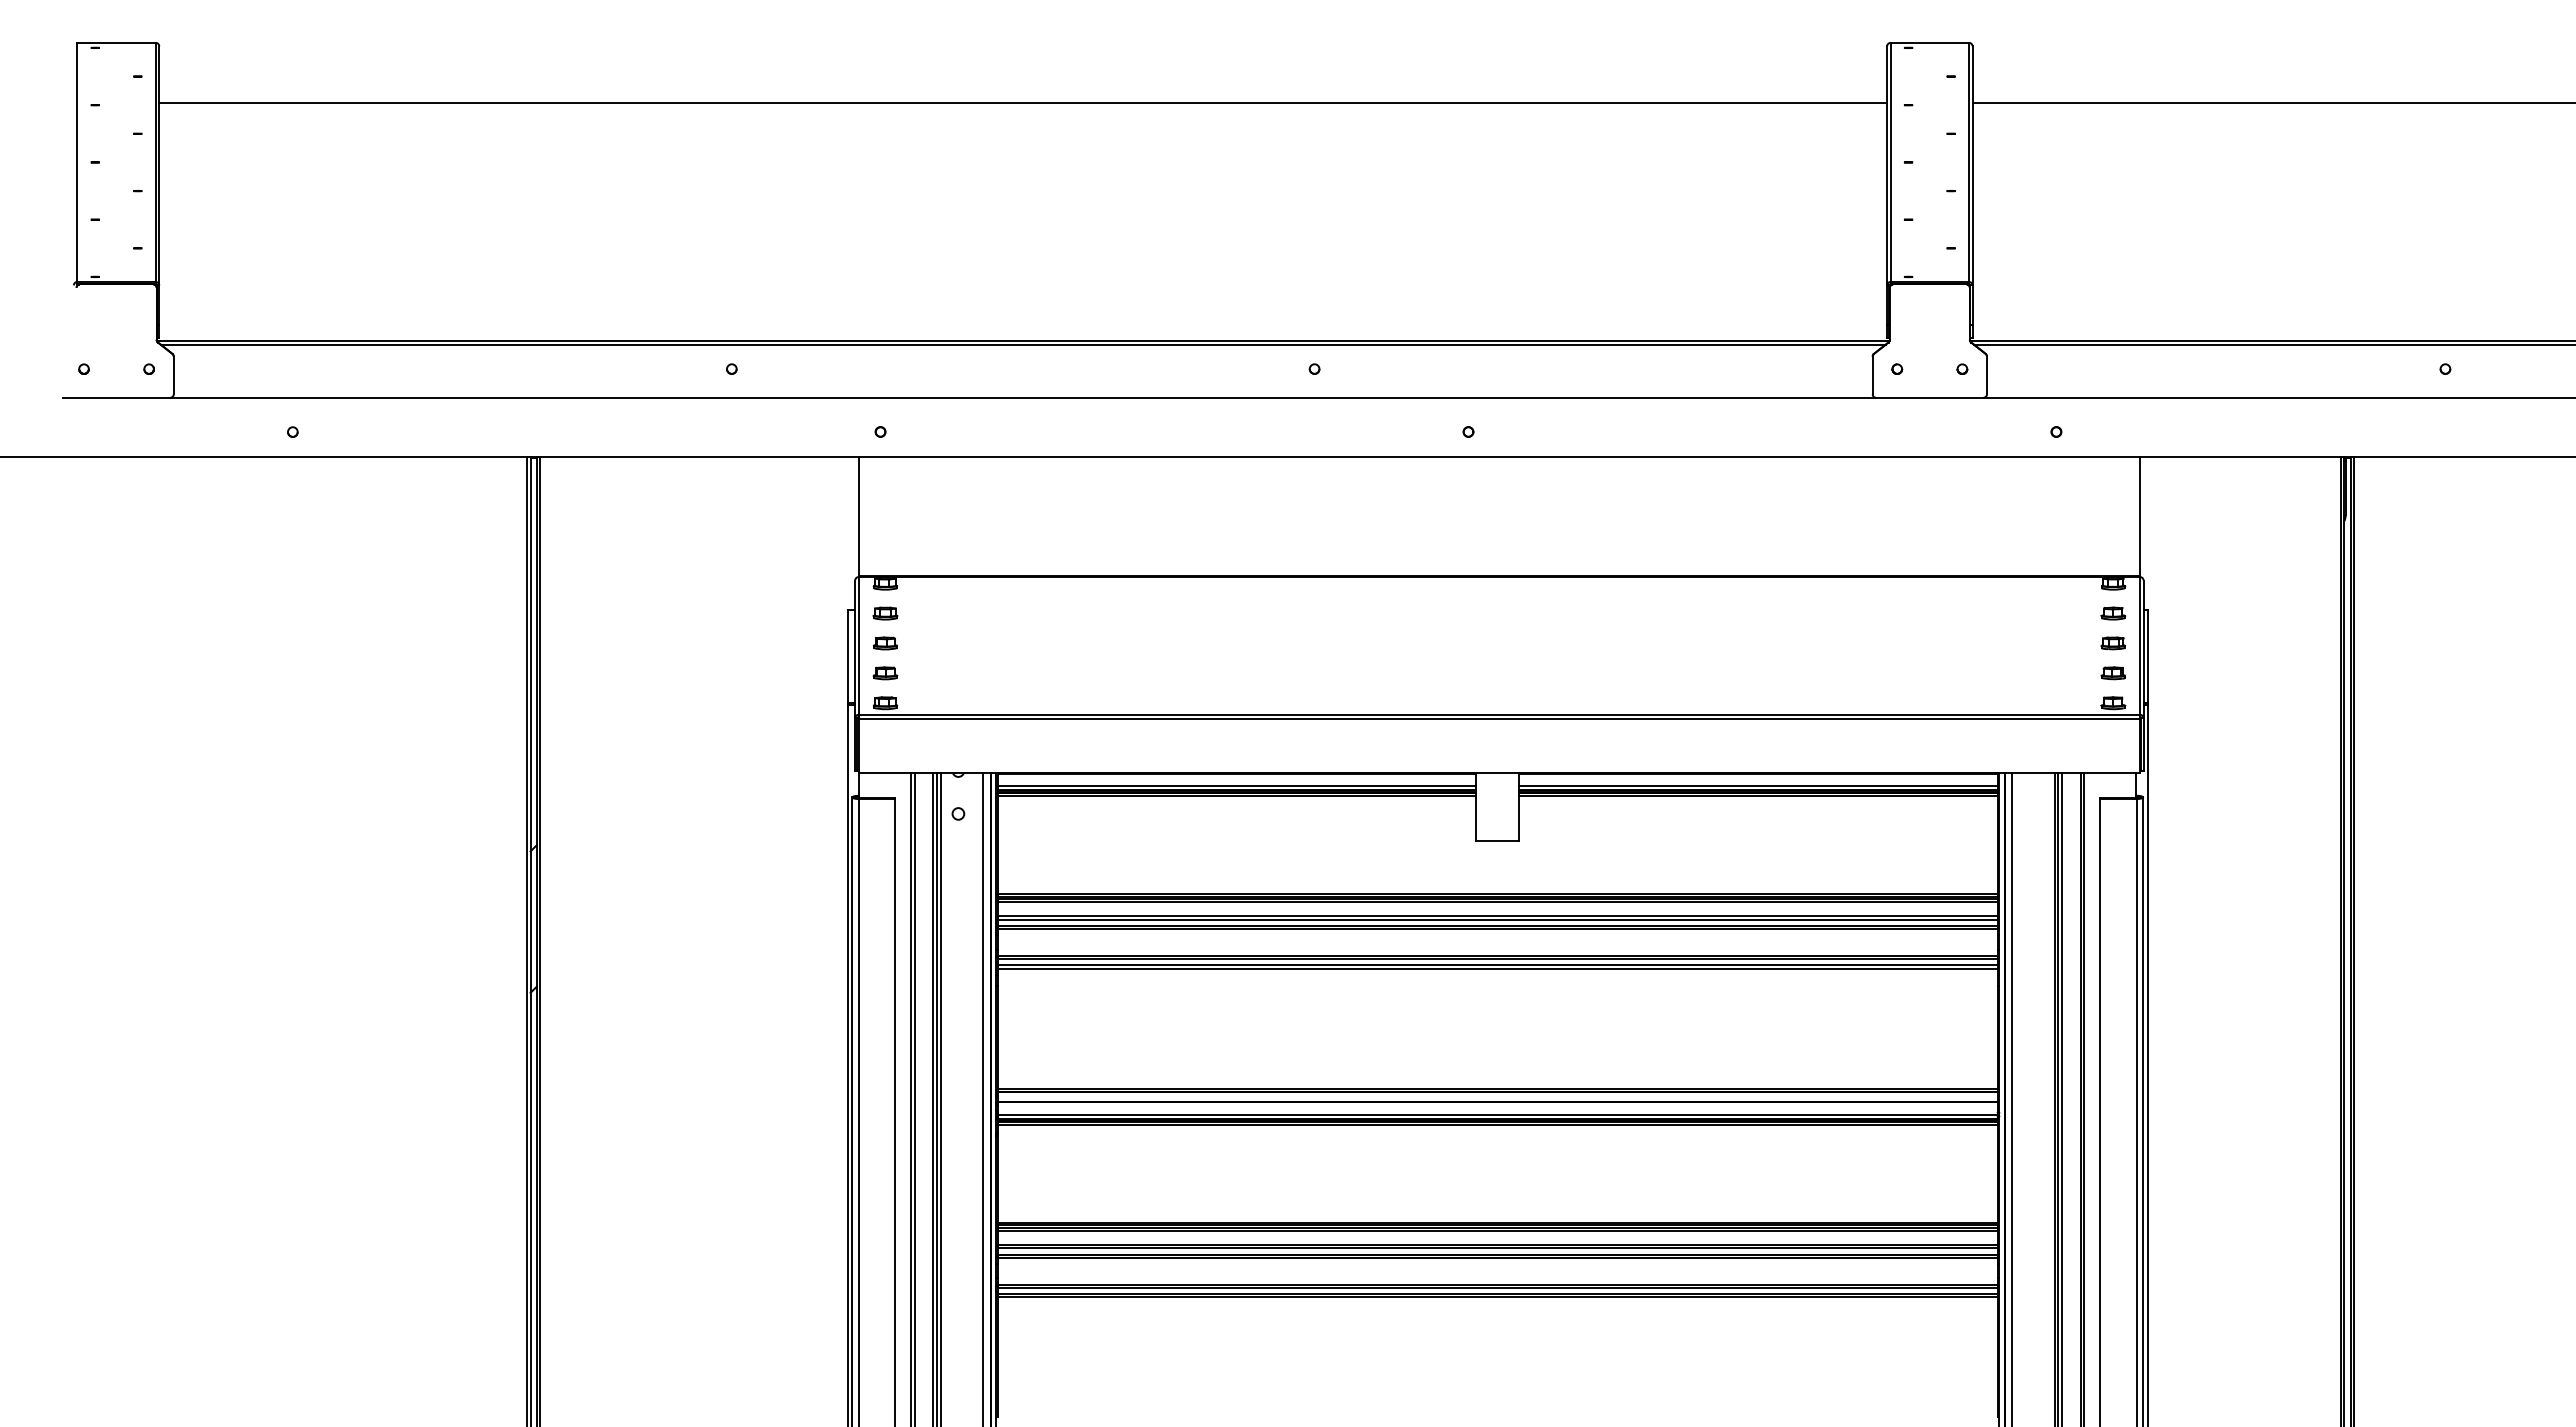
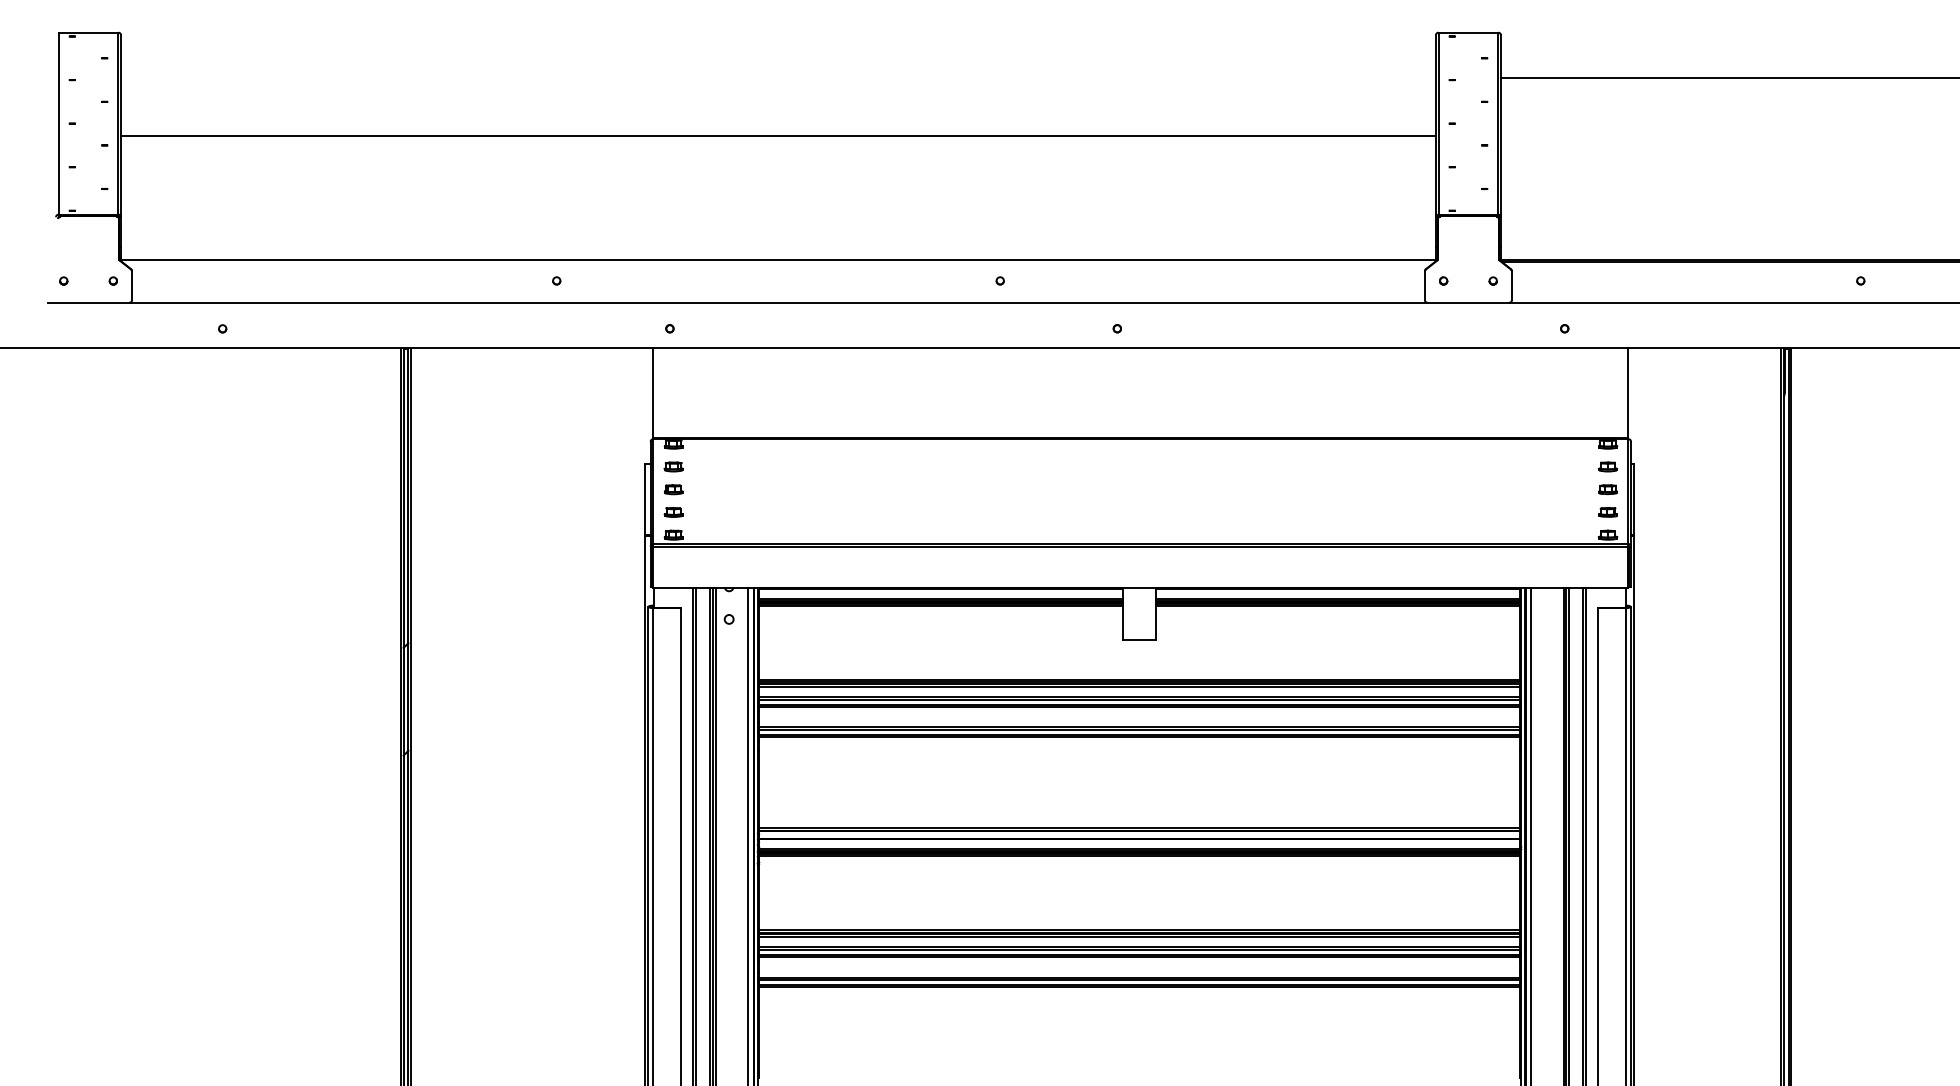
line: (1023, 102) -> (778, 135), moved
line: (1022, 344) -> (777, 262), removed

